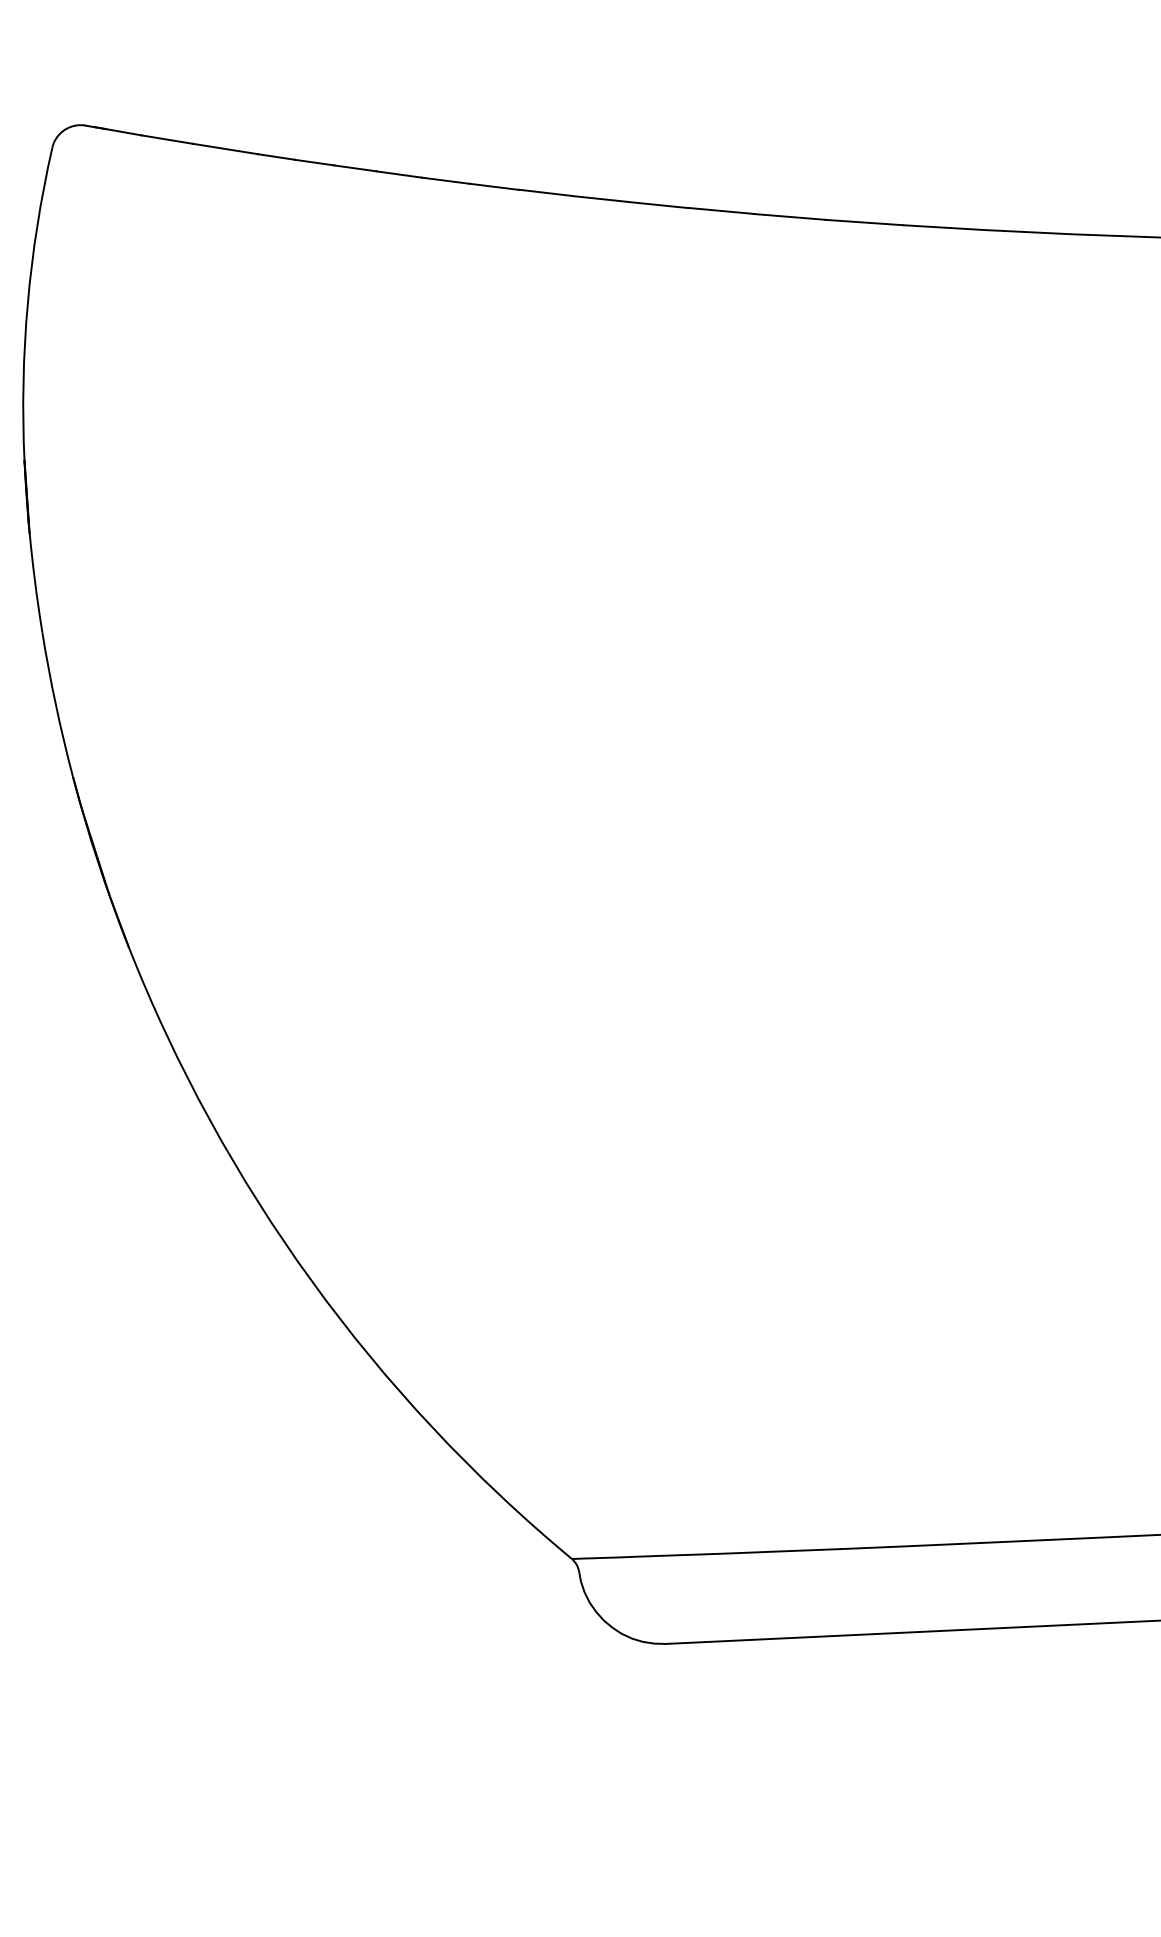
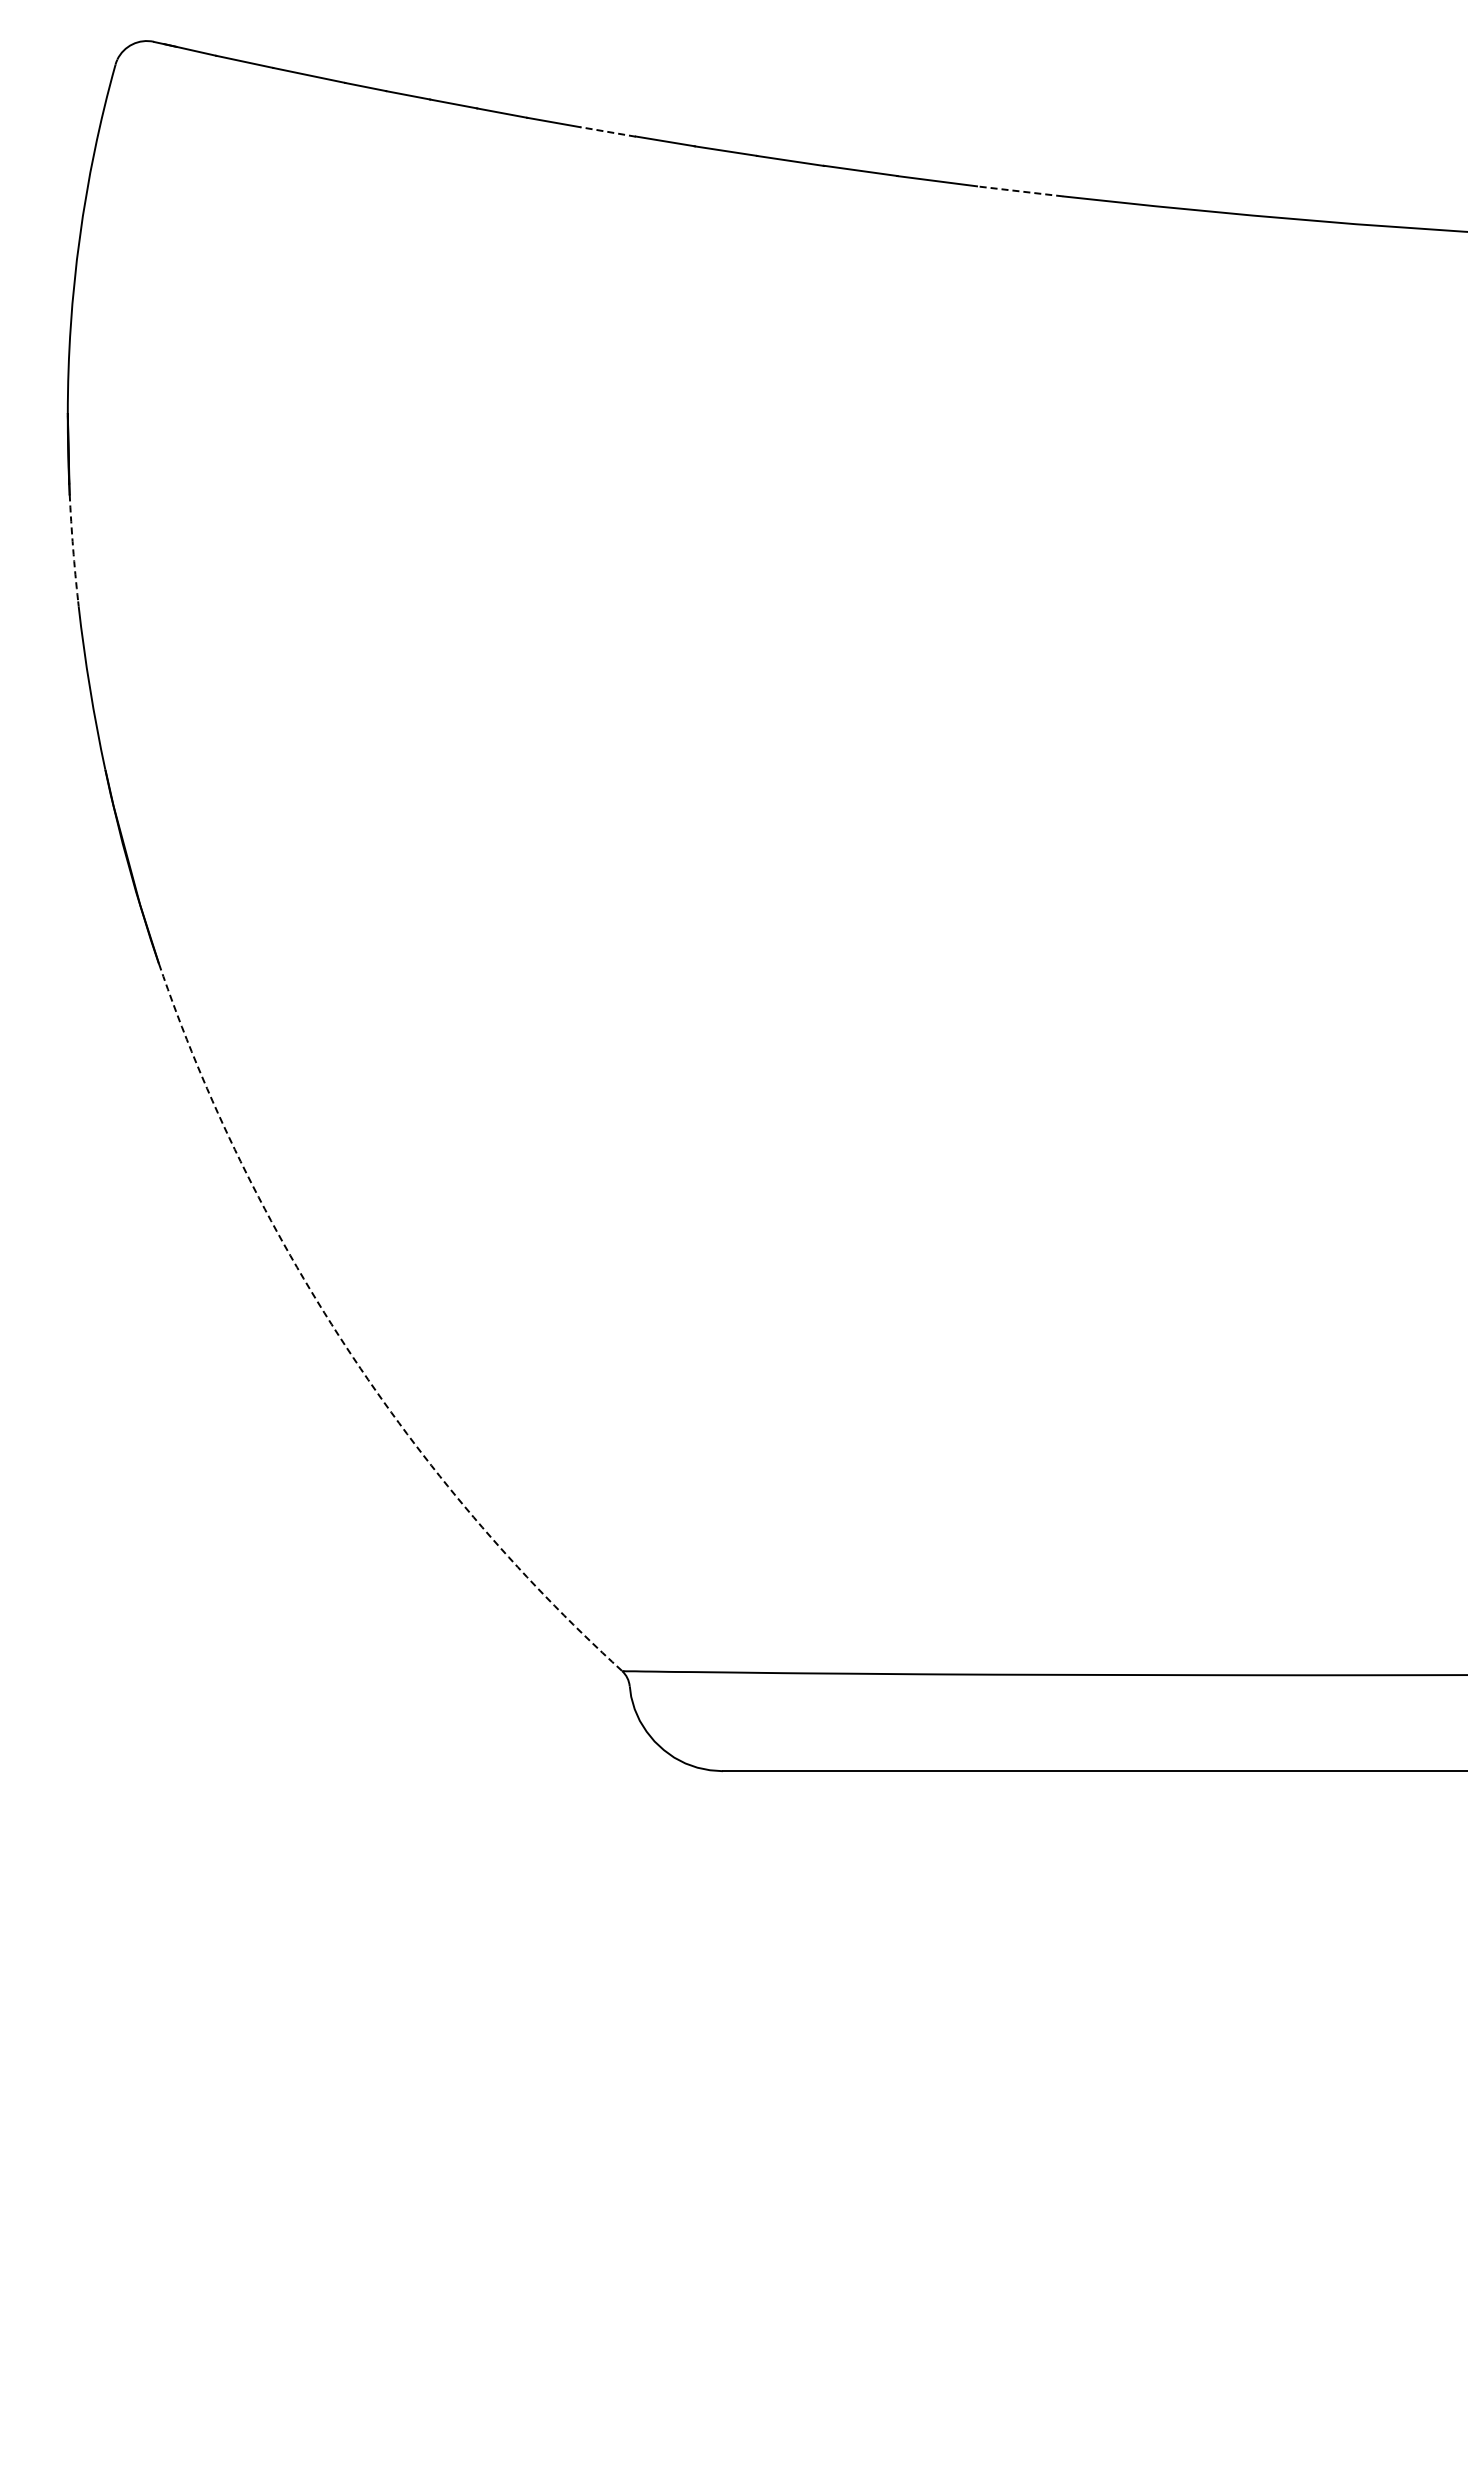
line: (493, 186) -> (607, 131), solid -> dashed
line: (863, 222) -> (1019, 191), solid -> dashed
arc: (35, 580) -> (73, 548), solid -> dashed
arc: (311, 1281) -> (345, 1346), solid -> dashed

